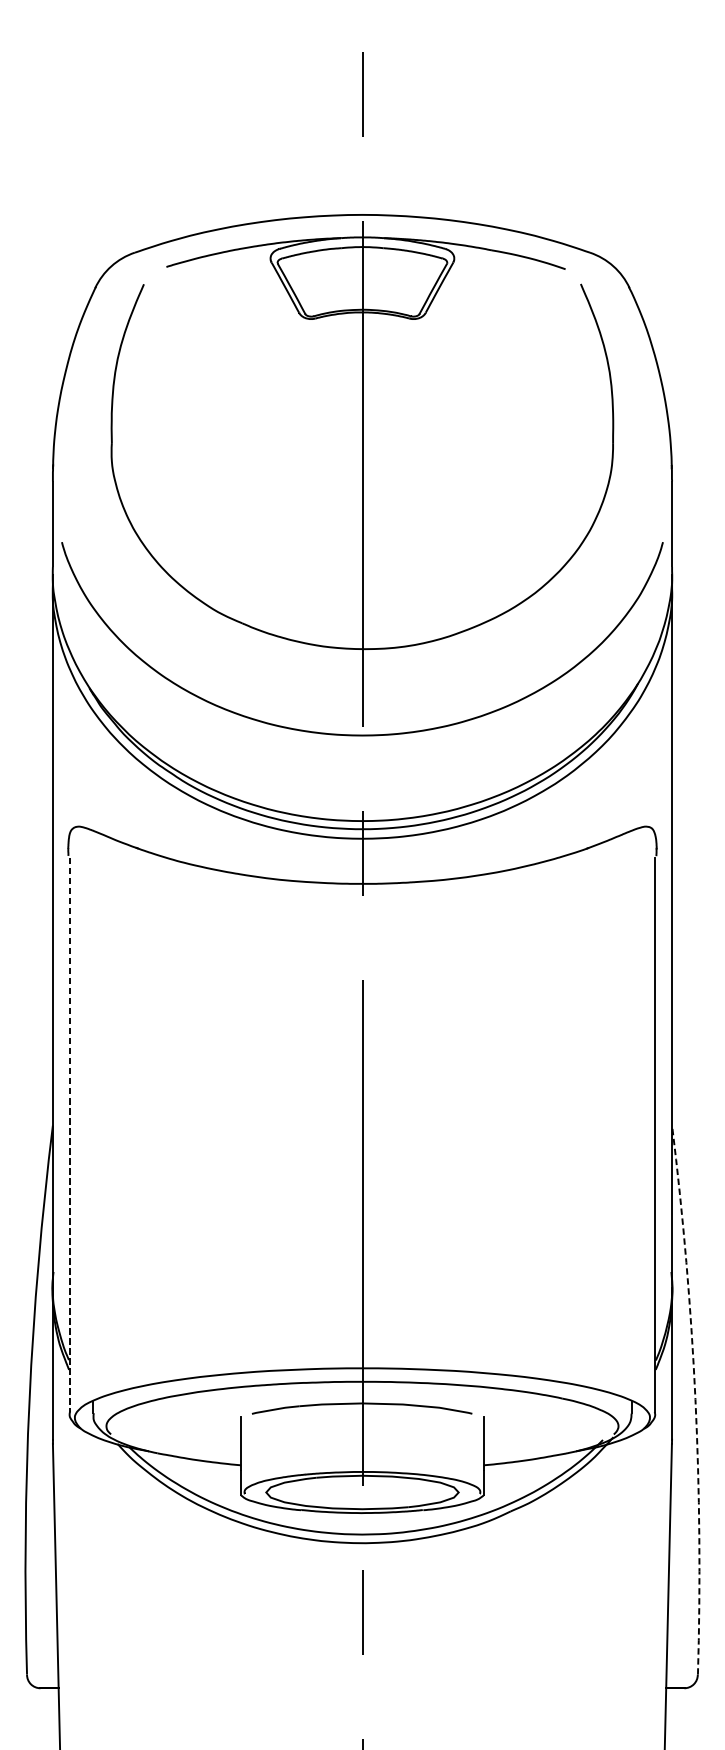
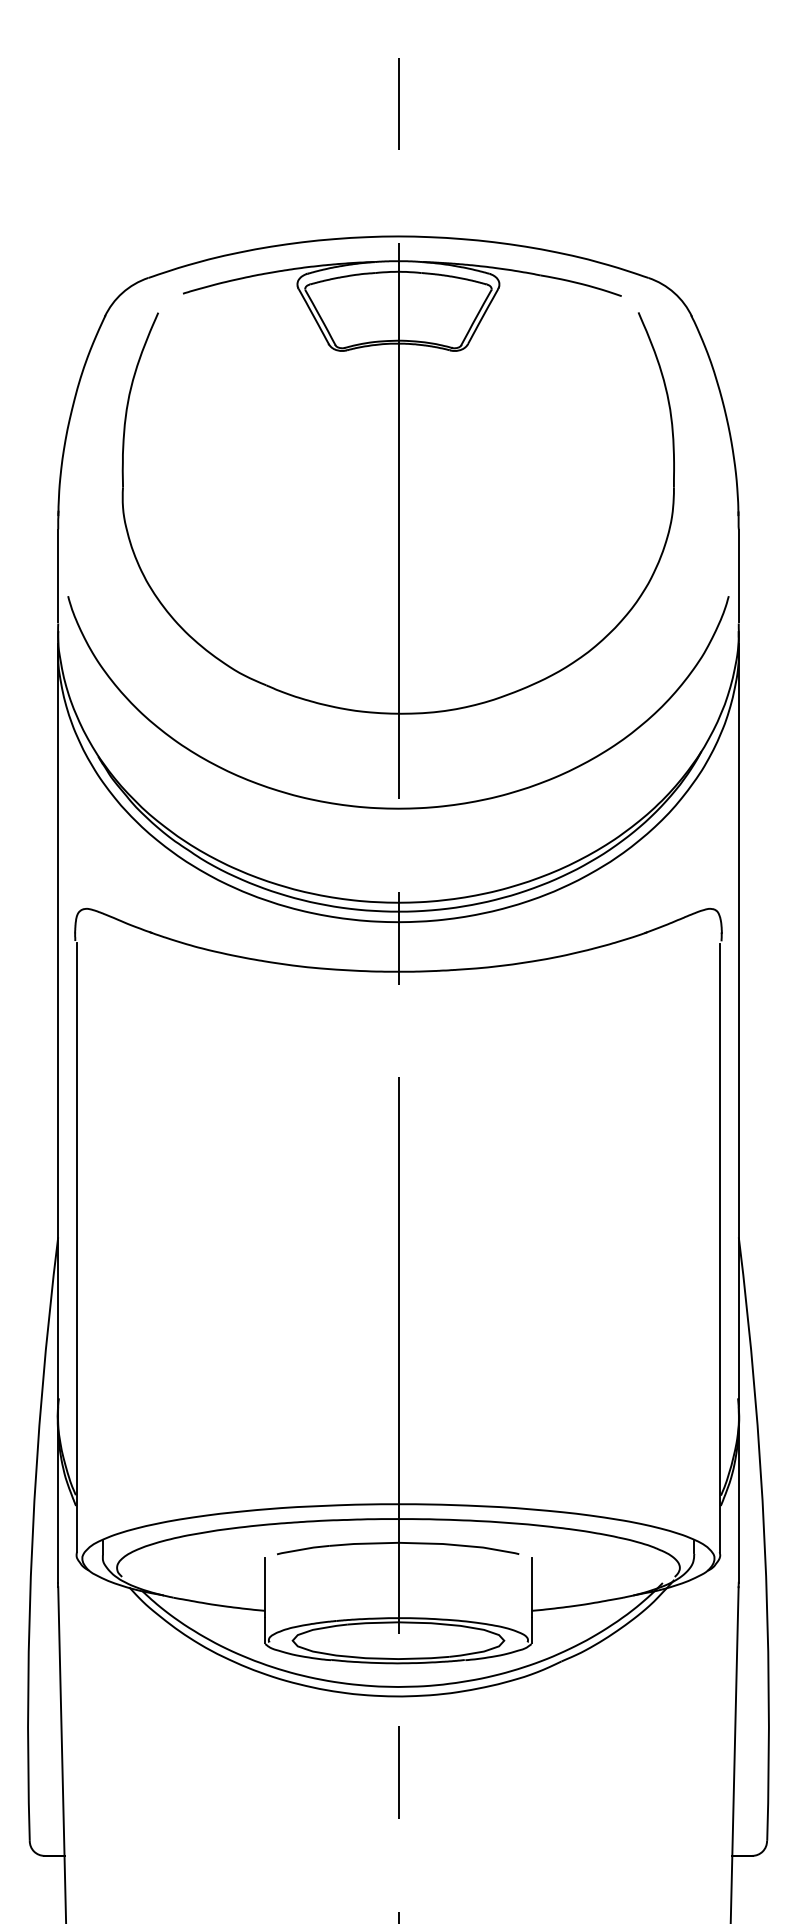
line: (69, 1135) -> (76, 1248), dashed -> solid
arc: (695, 1399) -> (764, 1538), dashed -> solid

